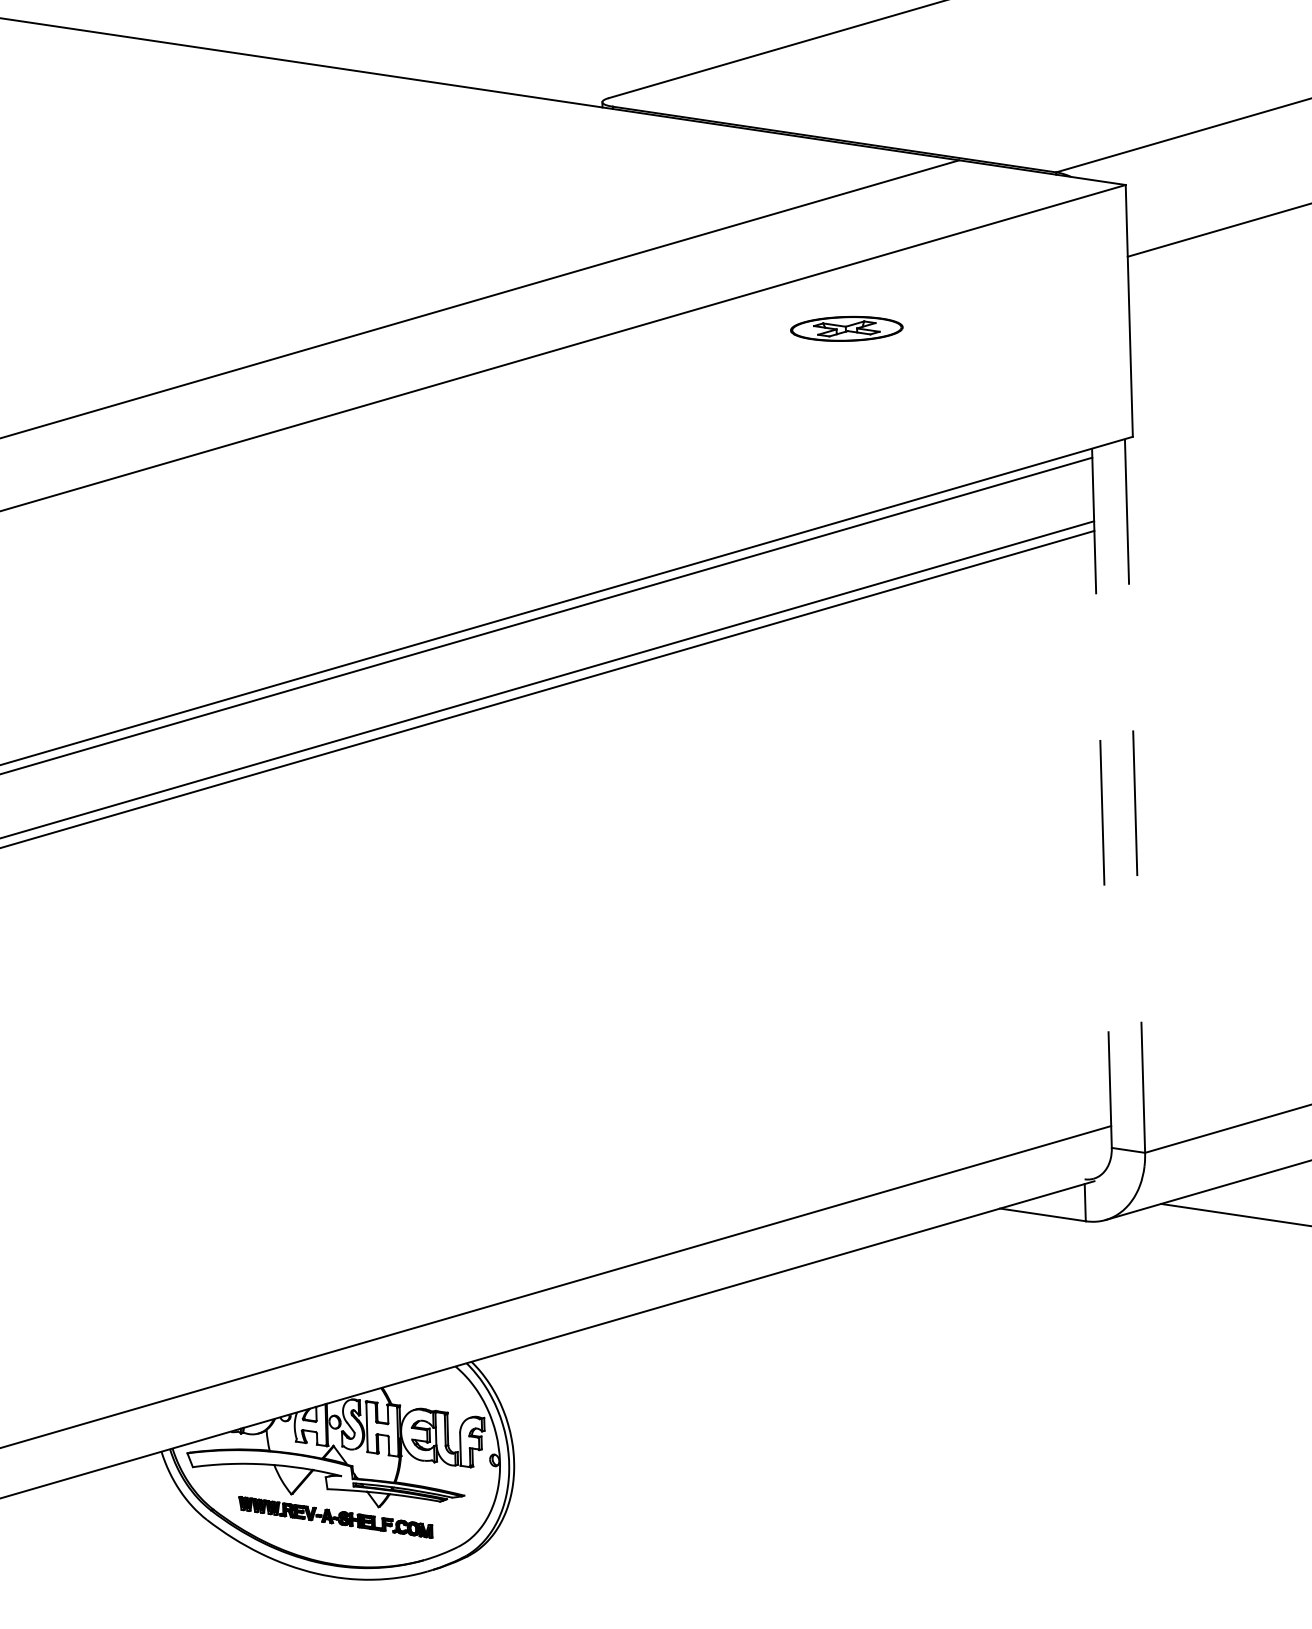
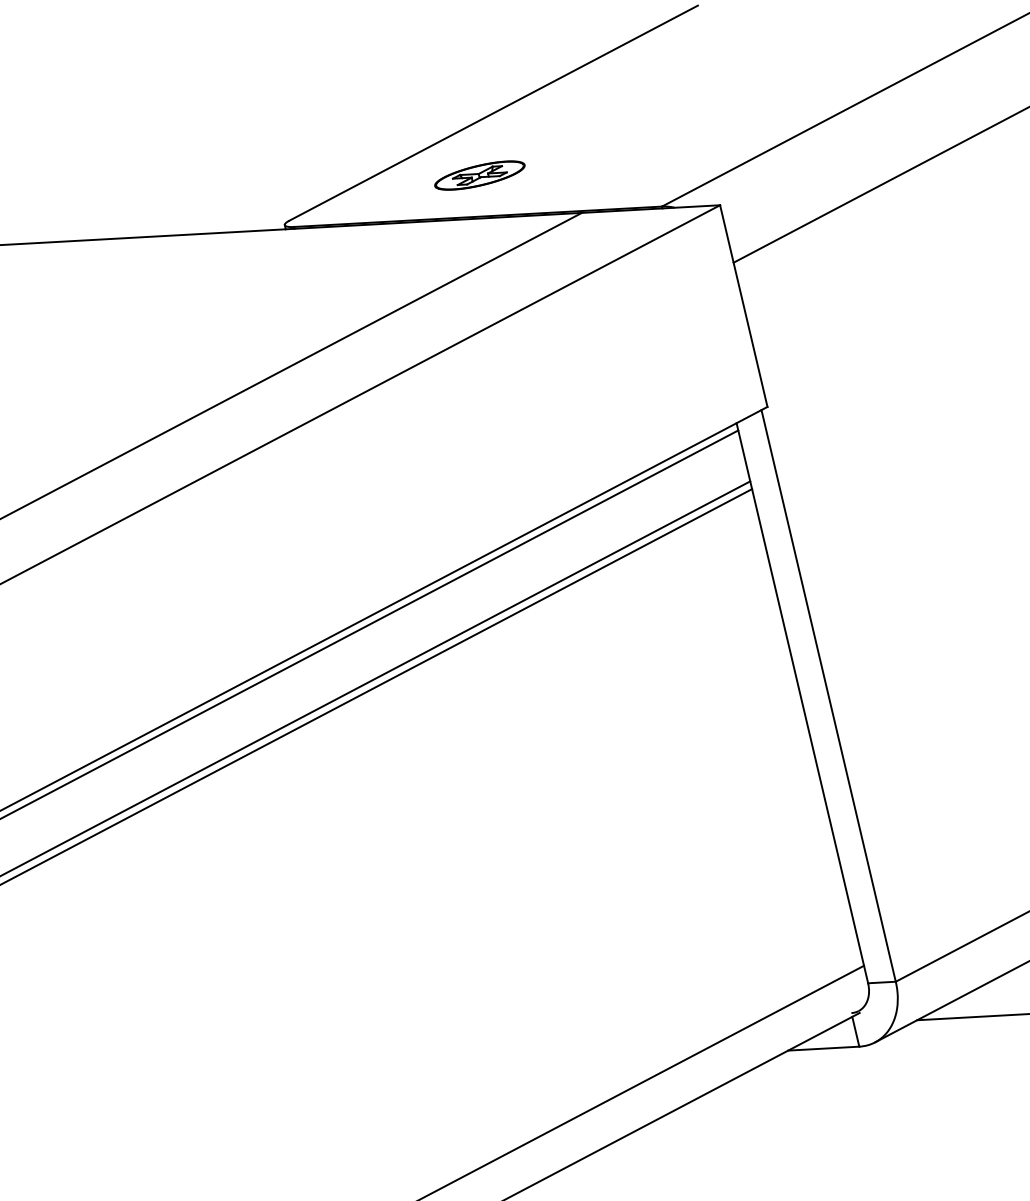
part: (846, 328) -> (479, 175), moved
line: (1135, 796) -> (829, 696), dashed -> solid
line: (1101, 798) -> (802, 703), dashed -> solid

